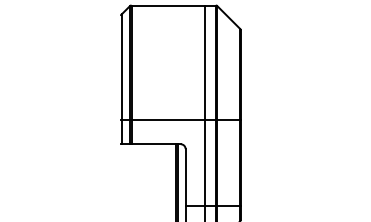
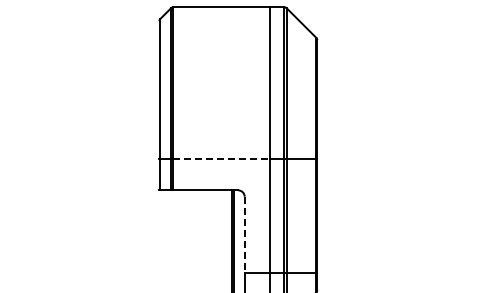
line: (168, 120) -> (222, 158), solid -> dashed
line: (185, 177) -> (244, 234), solid -> dashed

